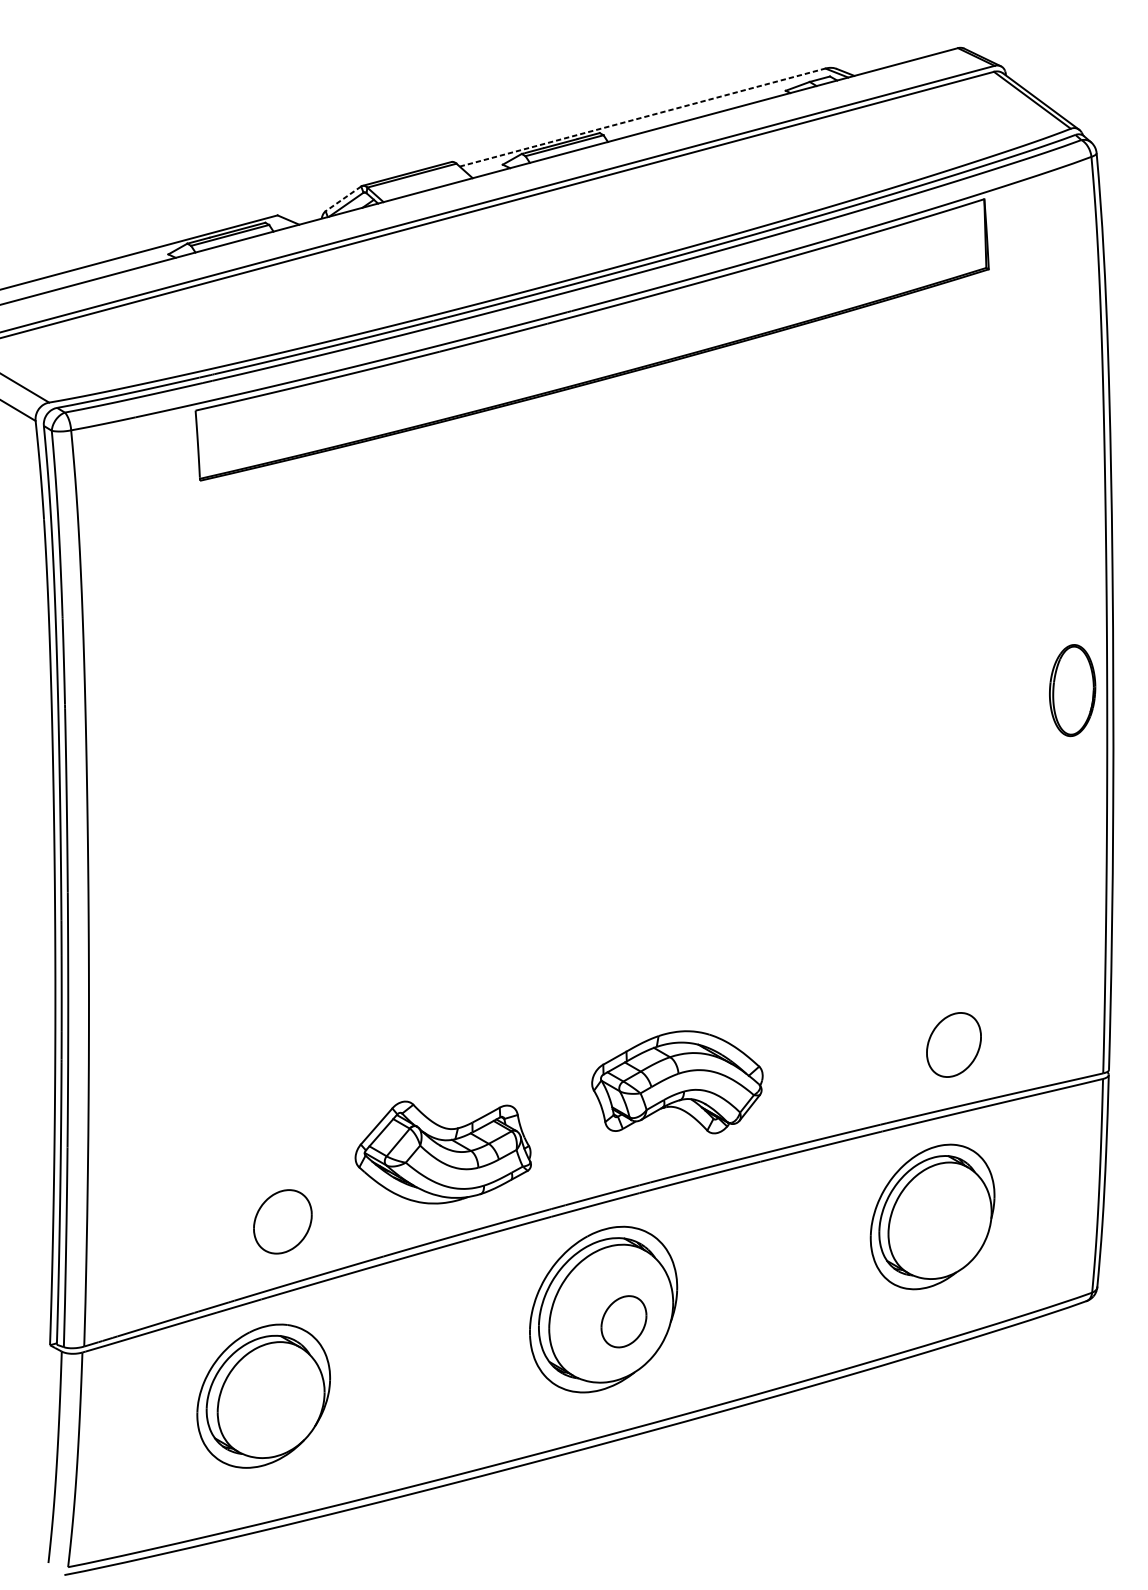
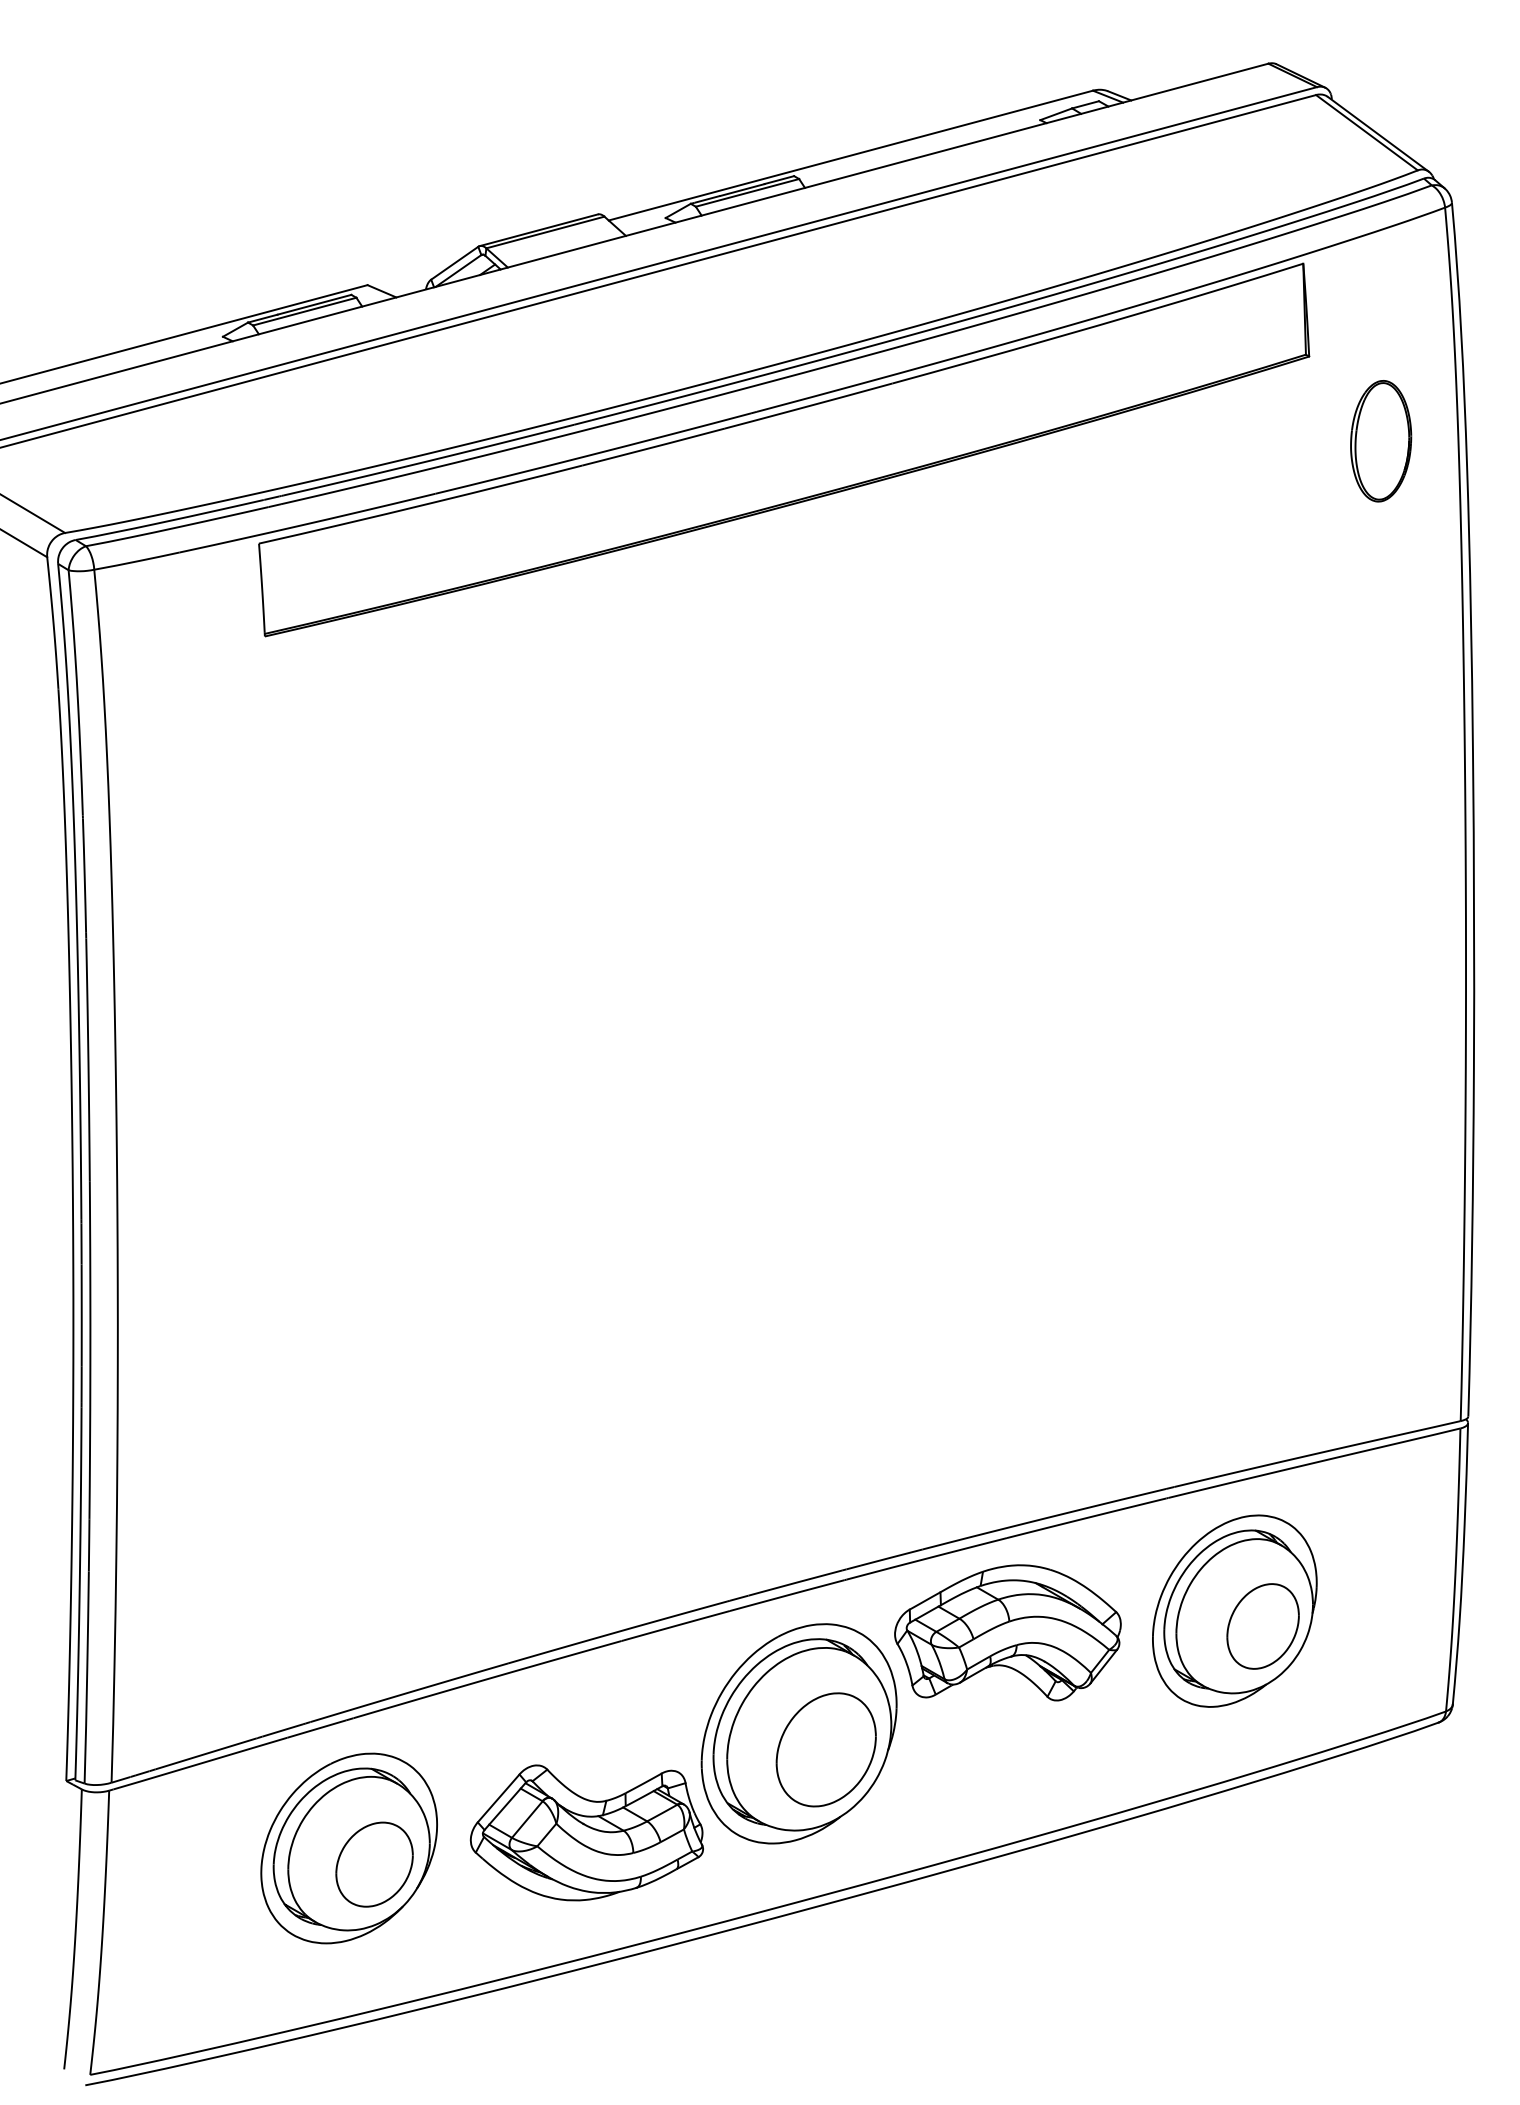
line: (642, 117) -> (850, 155), dashed -> solid
line: (343, 199) -> (454, 263), dashed -> solid
part: (1072, 690) -> (1381, 441), moved
part: (953, 1045) -> (1262, 1626), moved
part: (677, 1082) -> (1007, 1632), moved
part: (442, 1152) -> (586, 1832), moved
part: (282, 1221) -> (374, 1864), moved
part: (623, 1321) -> (825, 1749), size x1.67

